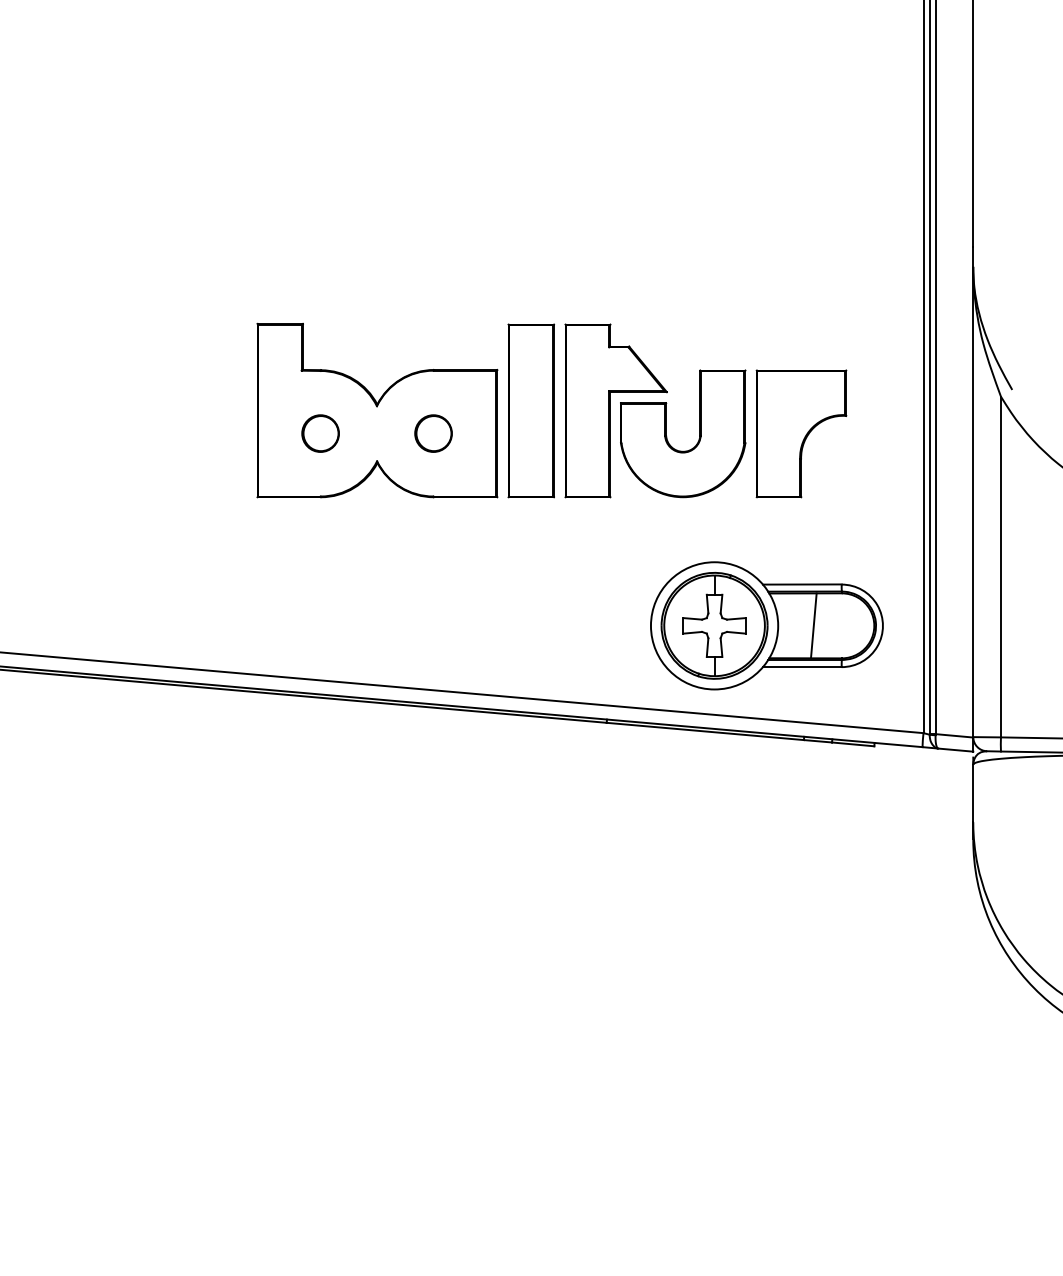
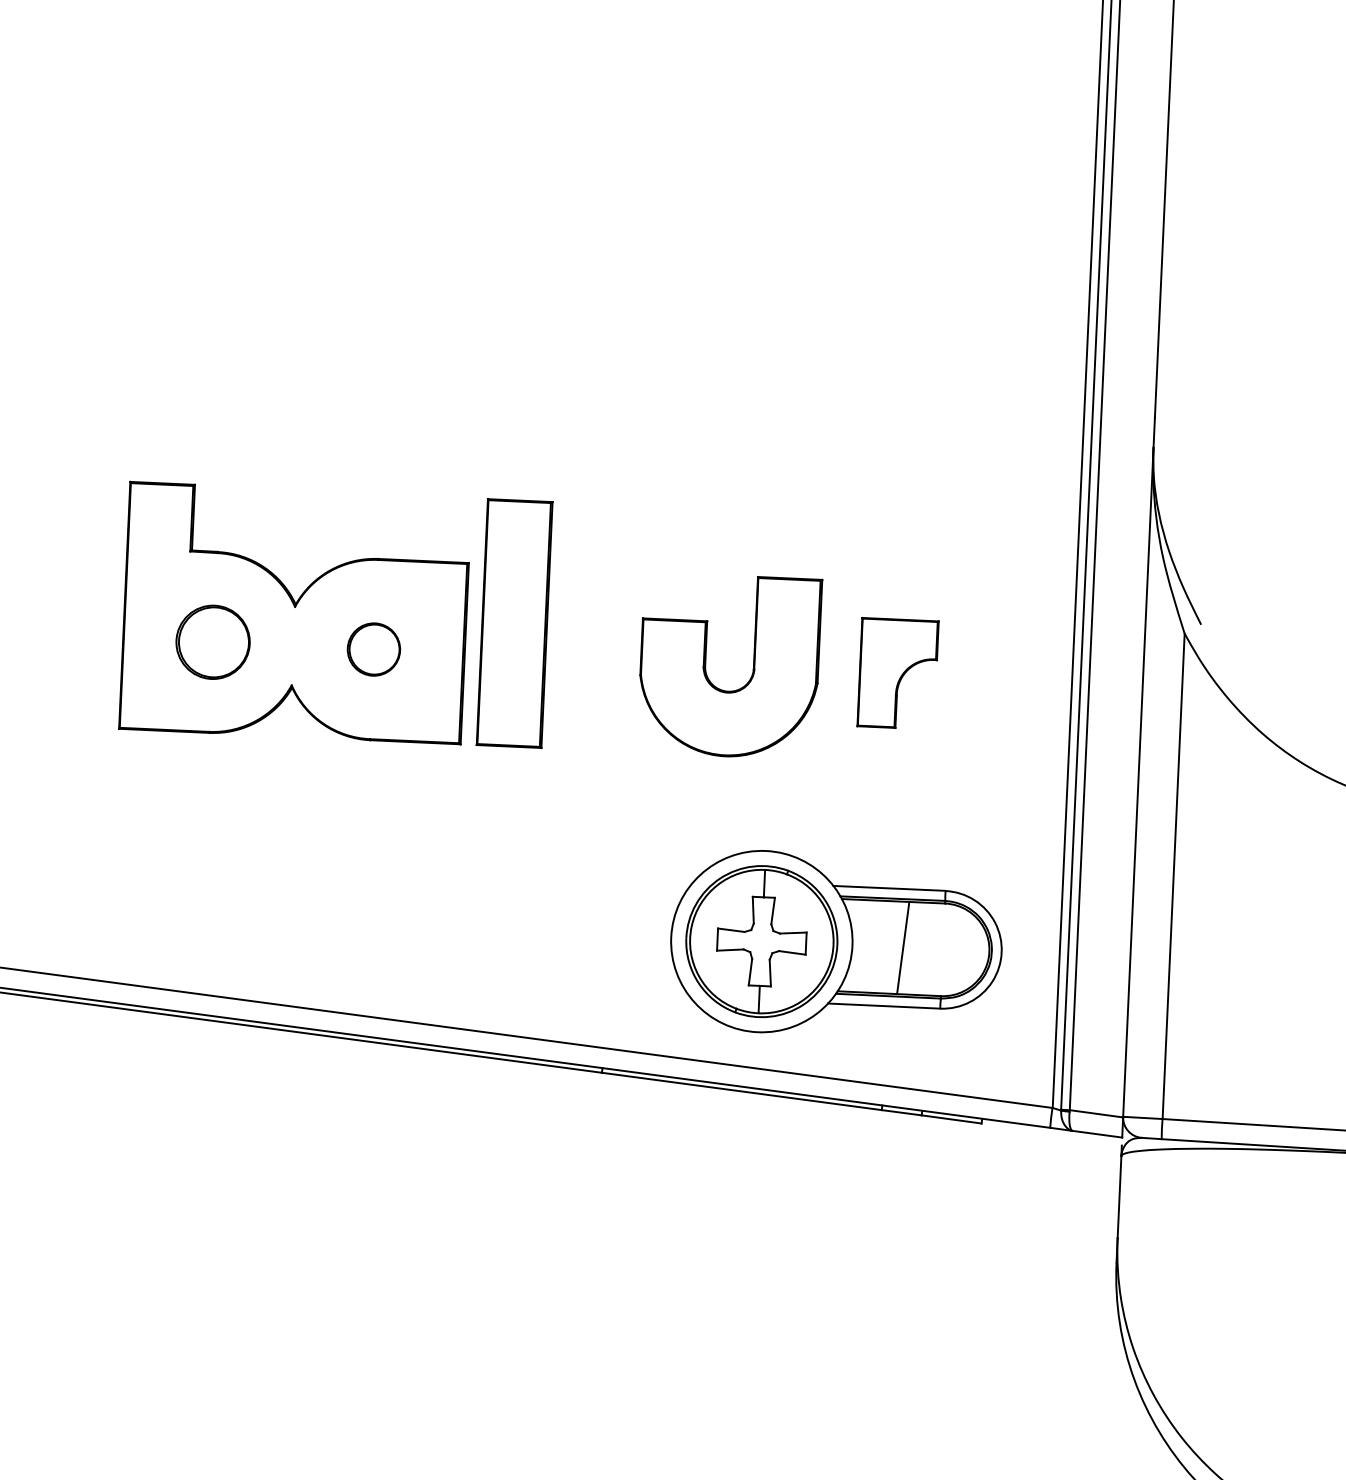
part: (615, 410) -> (634, 628), removed
circle: (320, 433) -> (212, 642), size x1.4
part: (801, 433) -> (898, 673), size x0.6

